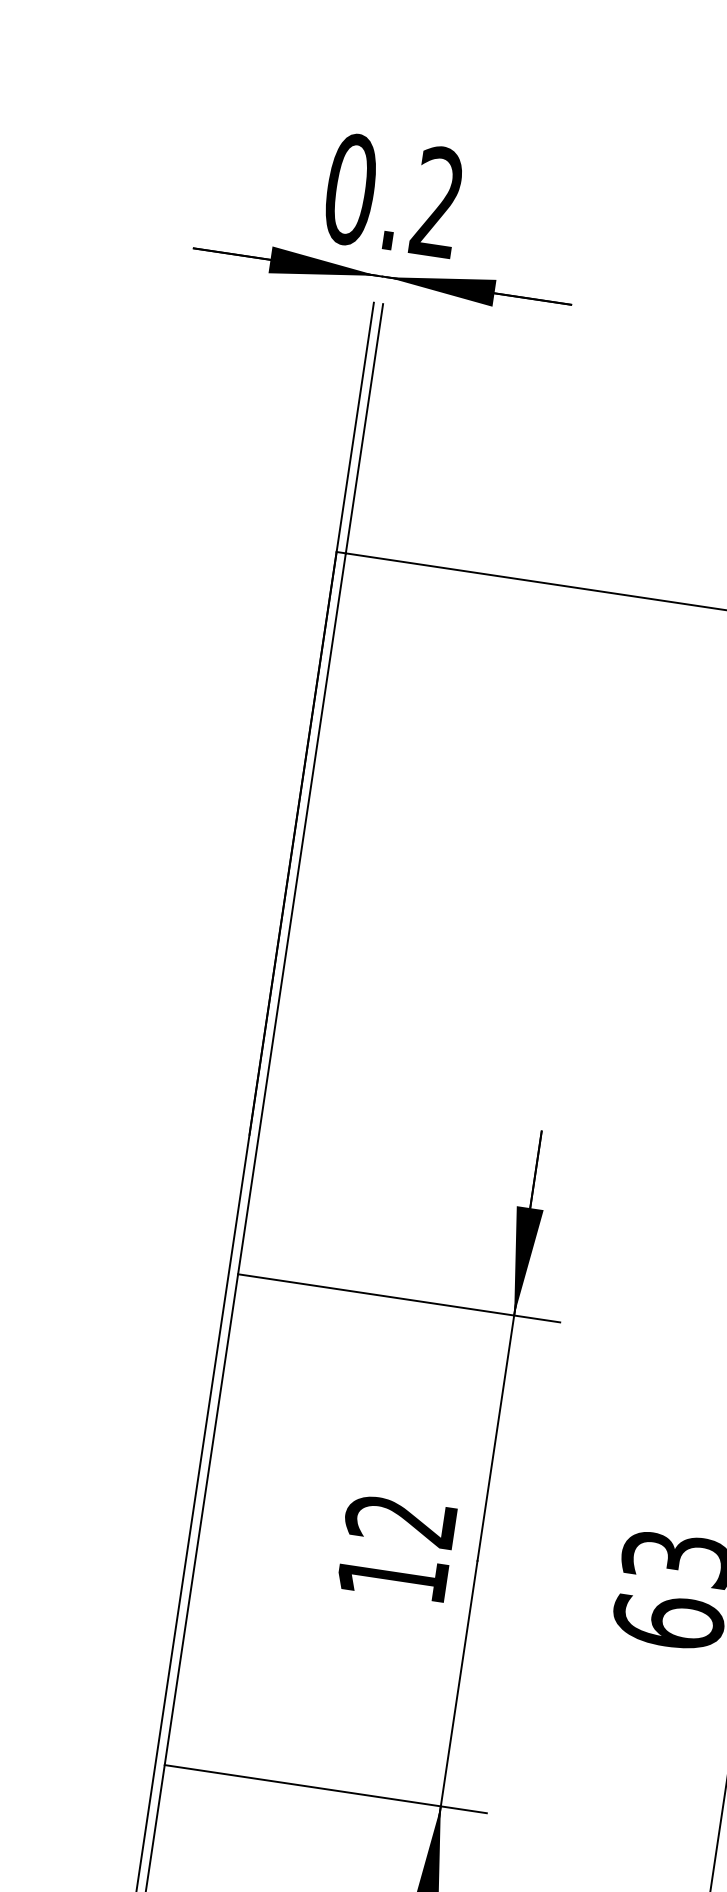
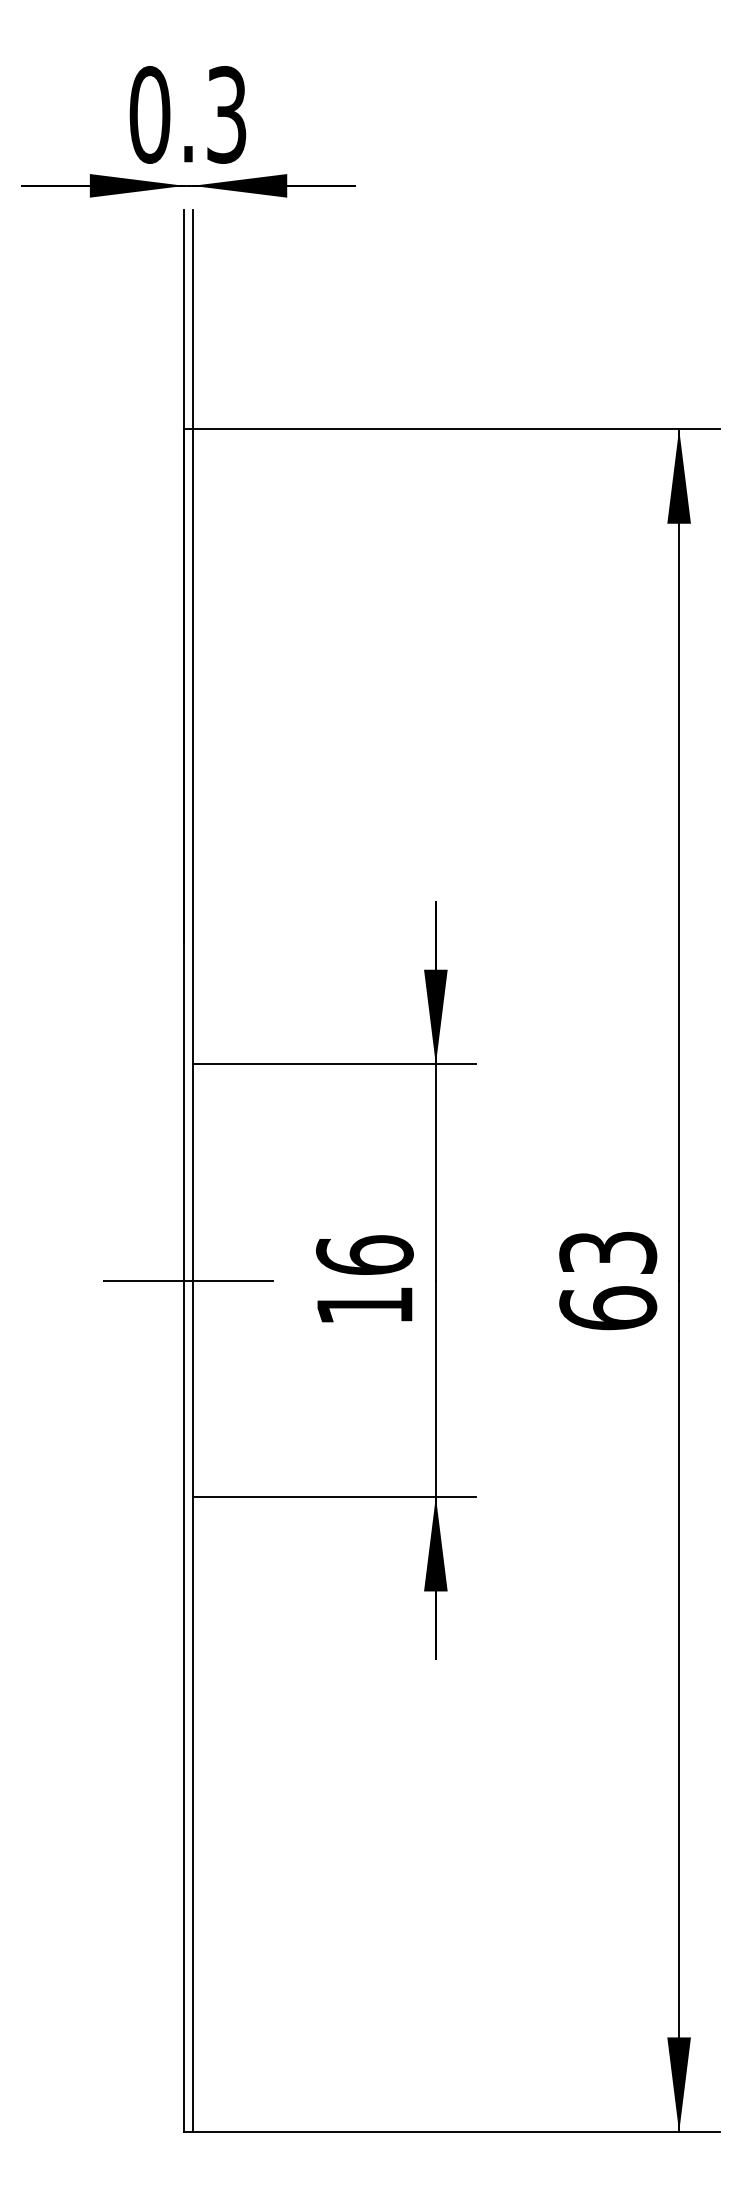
text: (437, 202) -> (226, 114), 0.2 -> 0.3
line: (196, 1518) -> (188, 1280), added
text: (400, 1519) -> (364, 1254), 12 -> 16

